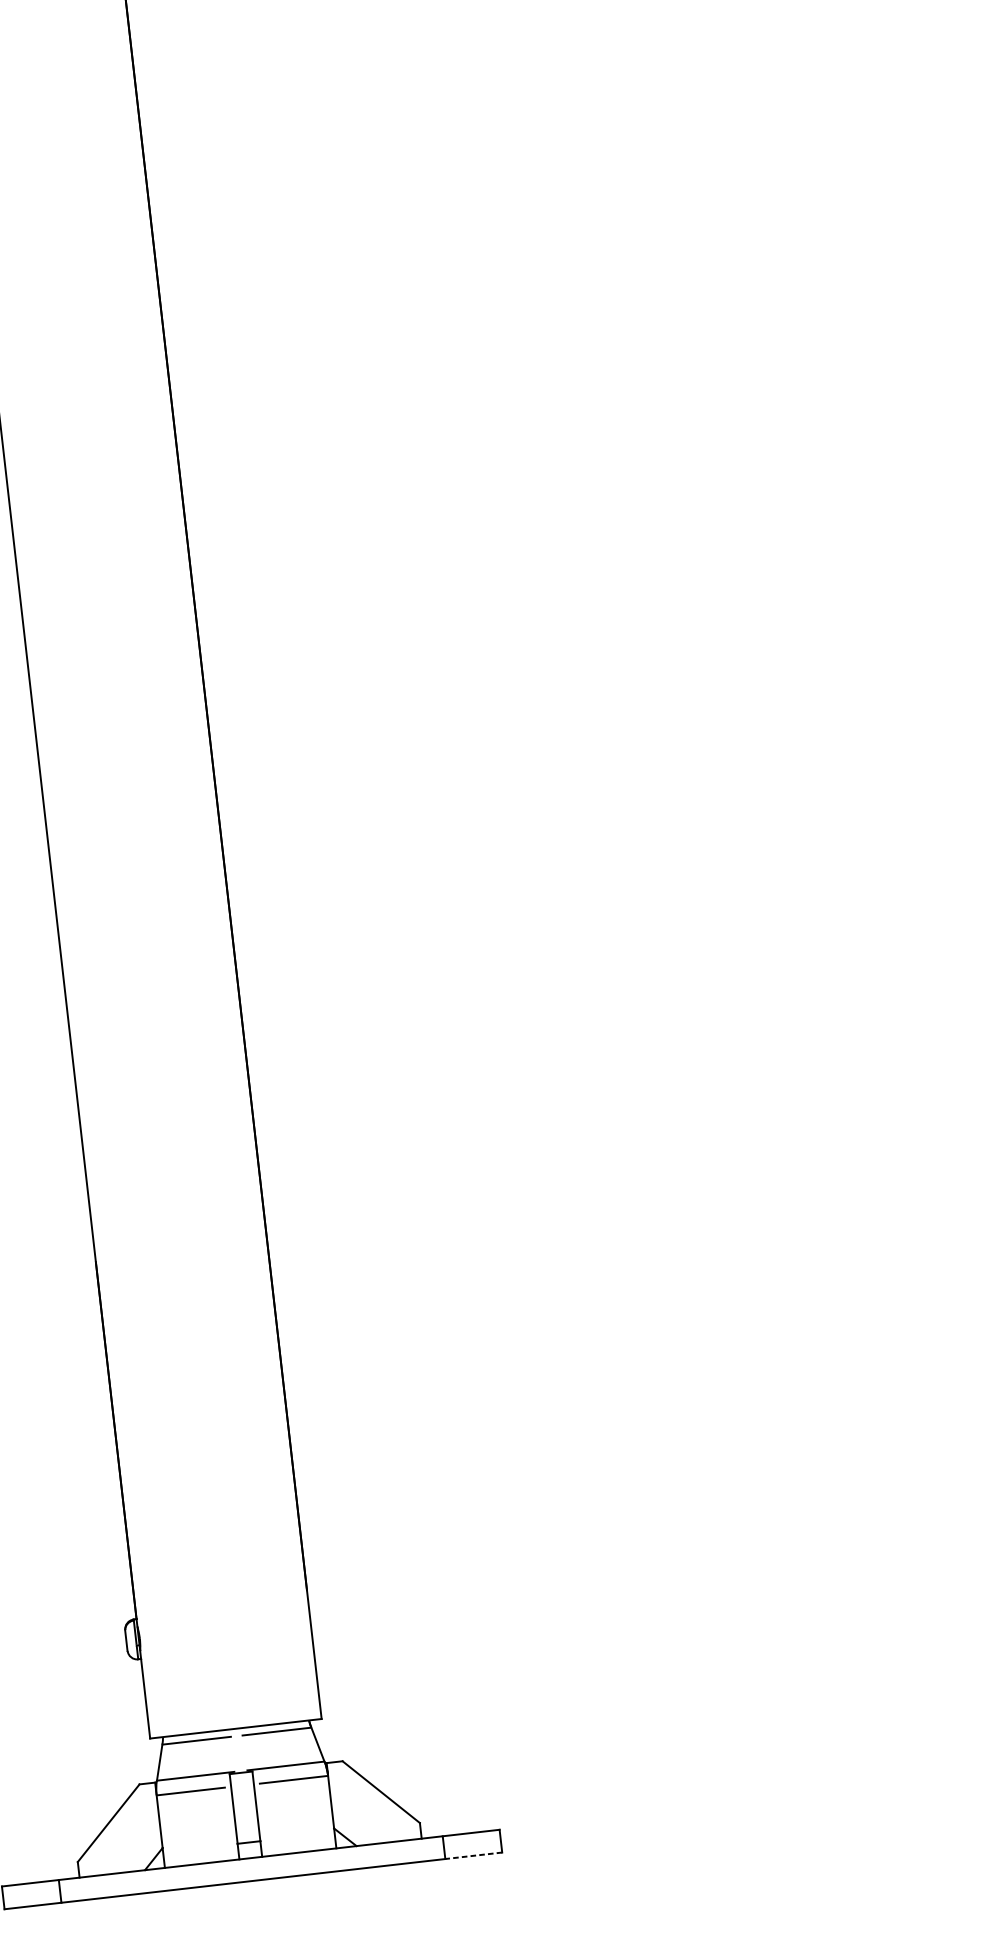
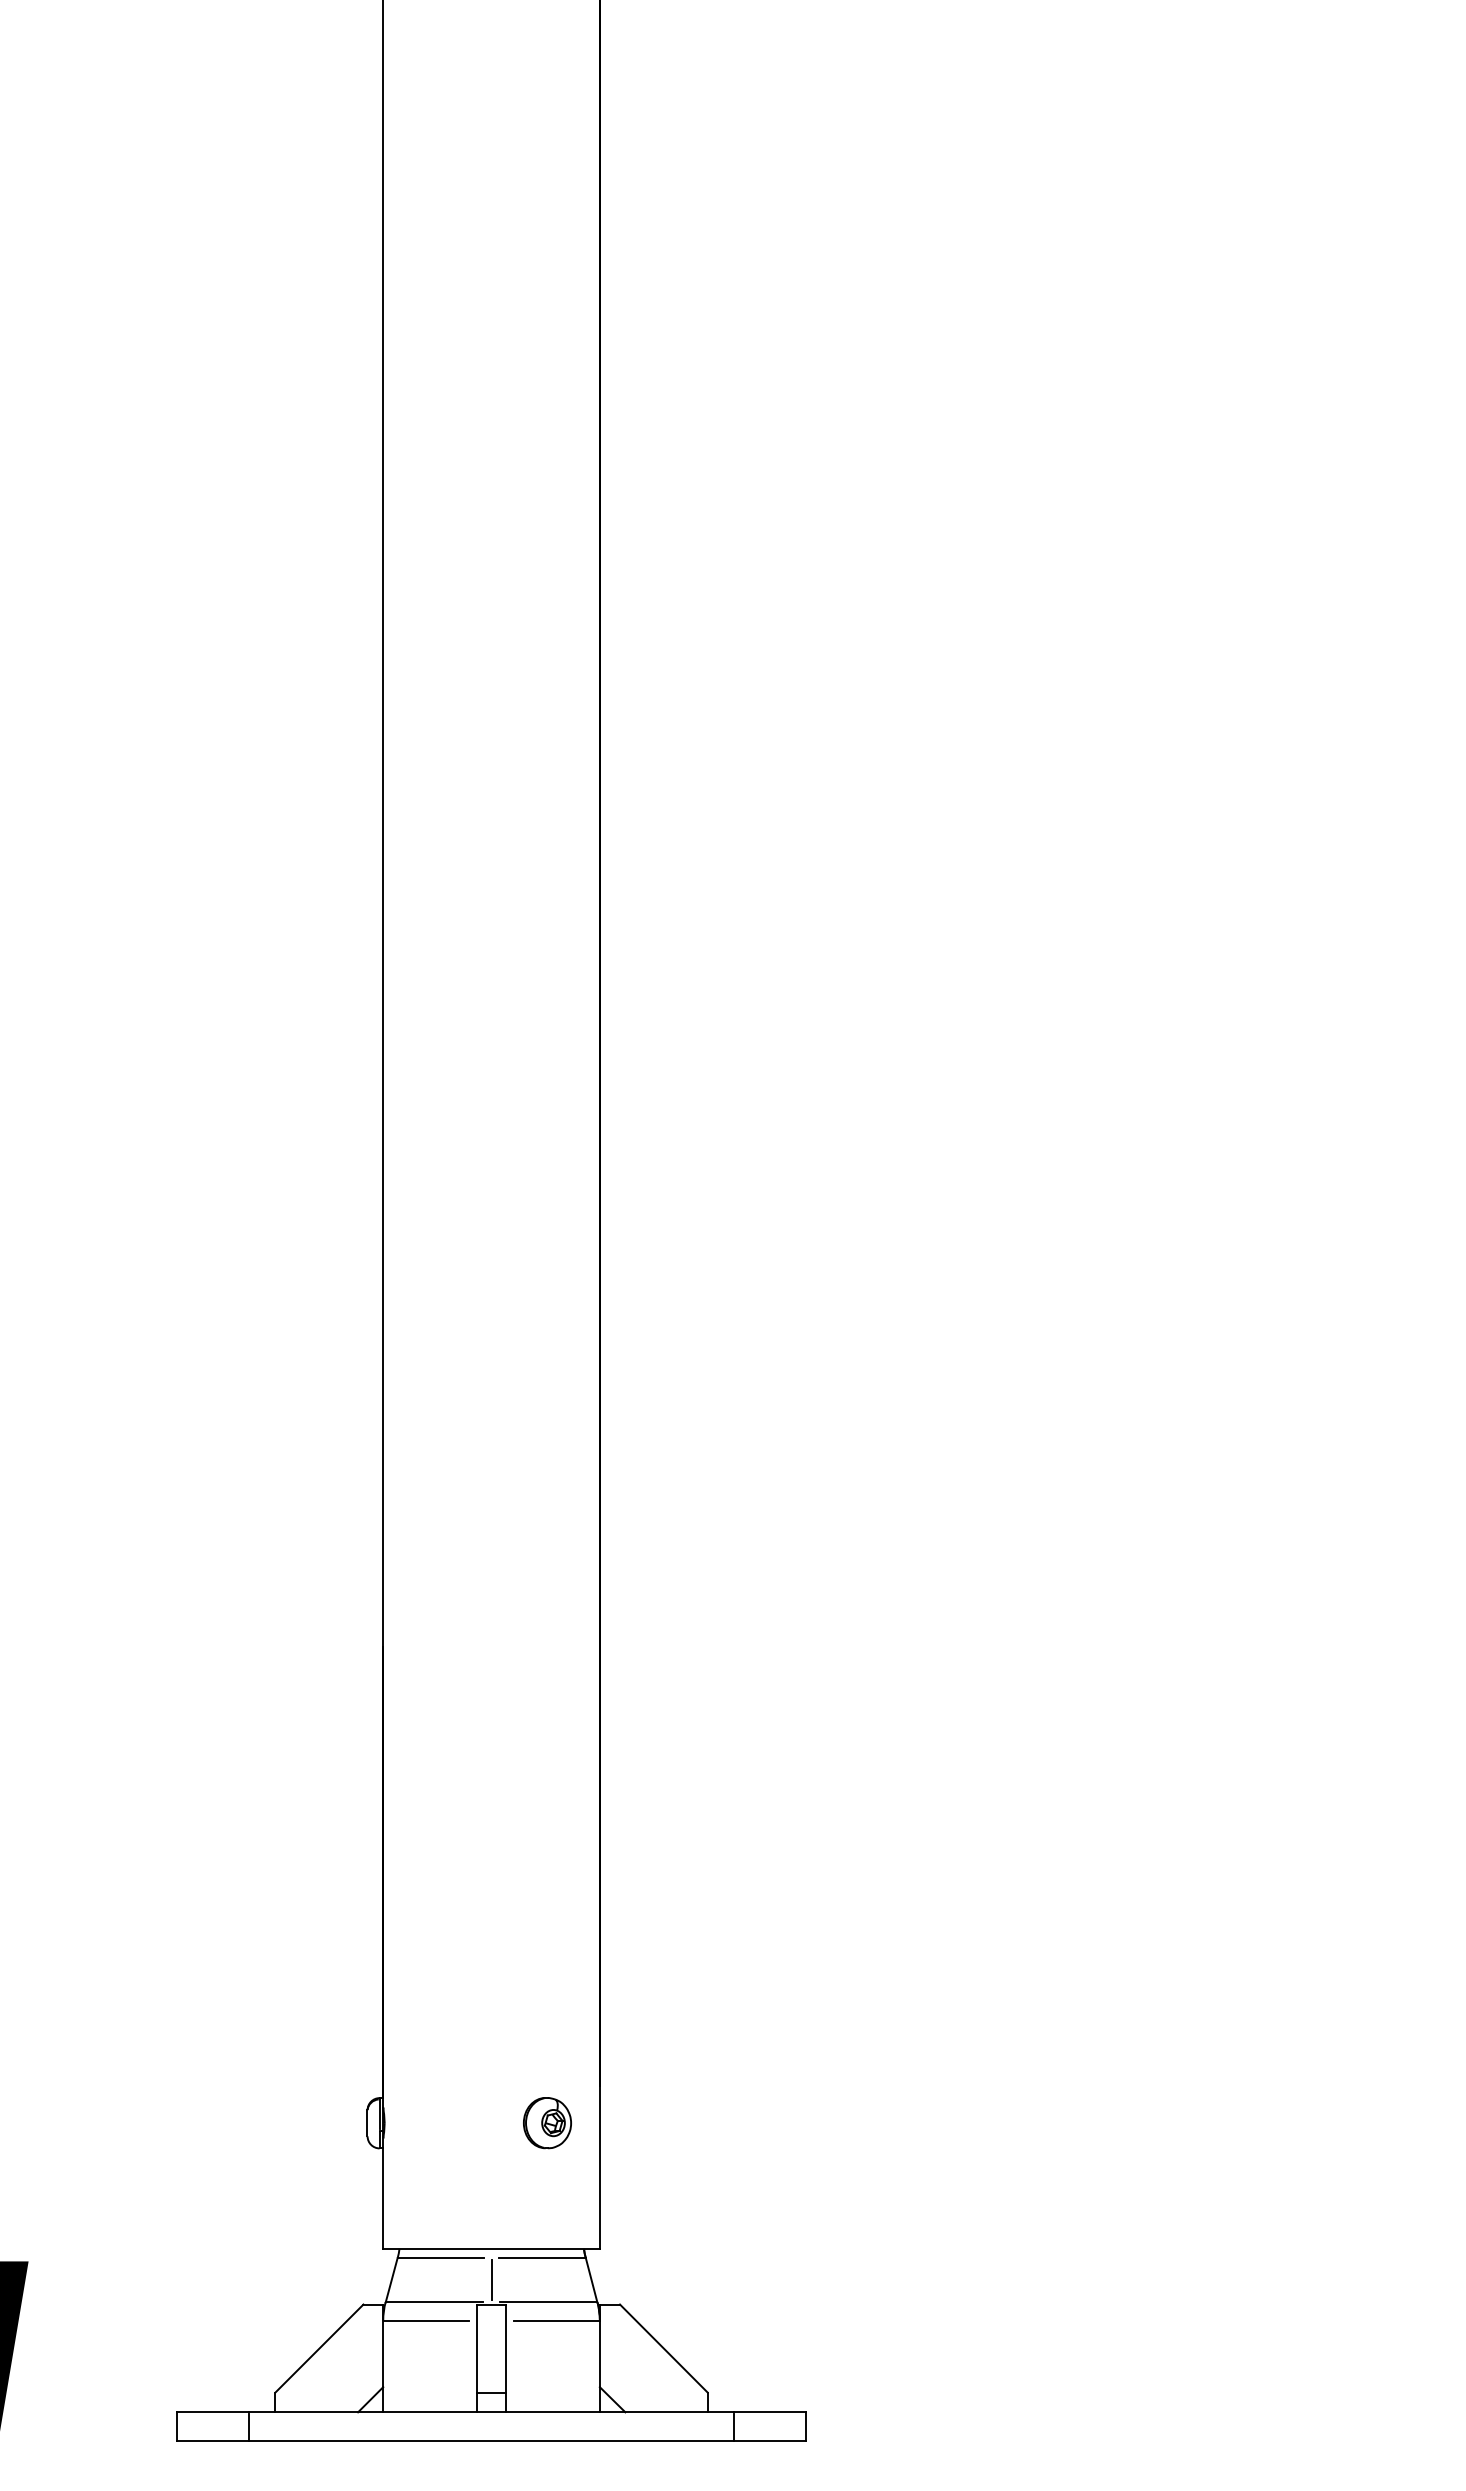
part: (268, 1624) -> (547, 2123), added
line: (238, 1753) -> (491, 2279), added
line: (474, 1856) -> (770, 2441), dashed -> solid

